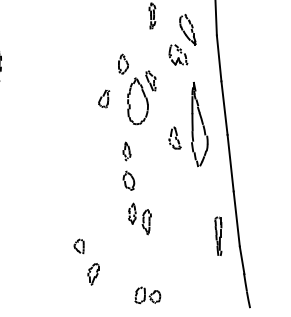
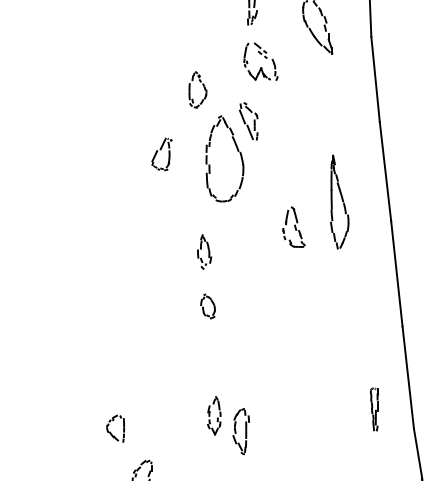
part: (178, 54) -> (261, 60), moved
part: (199, 124) -> (339, 202), size x0.6
part: (128, 180) -> (207, 306), size x0.7
part: (139, 218) -> (227, 424), moved
part: (218, 235) -> (374, 408), size x0.6

